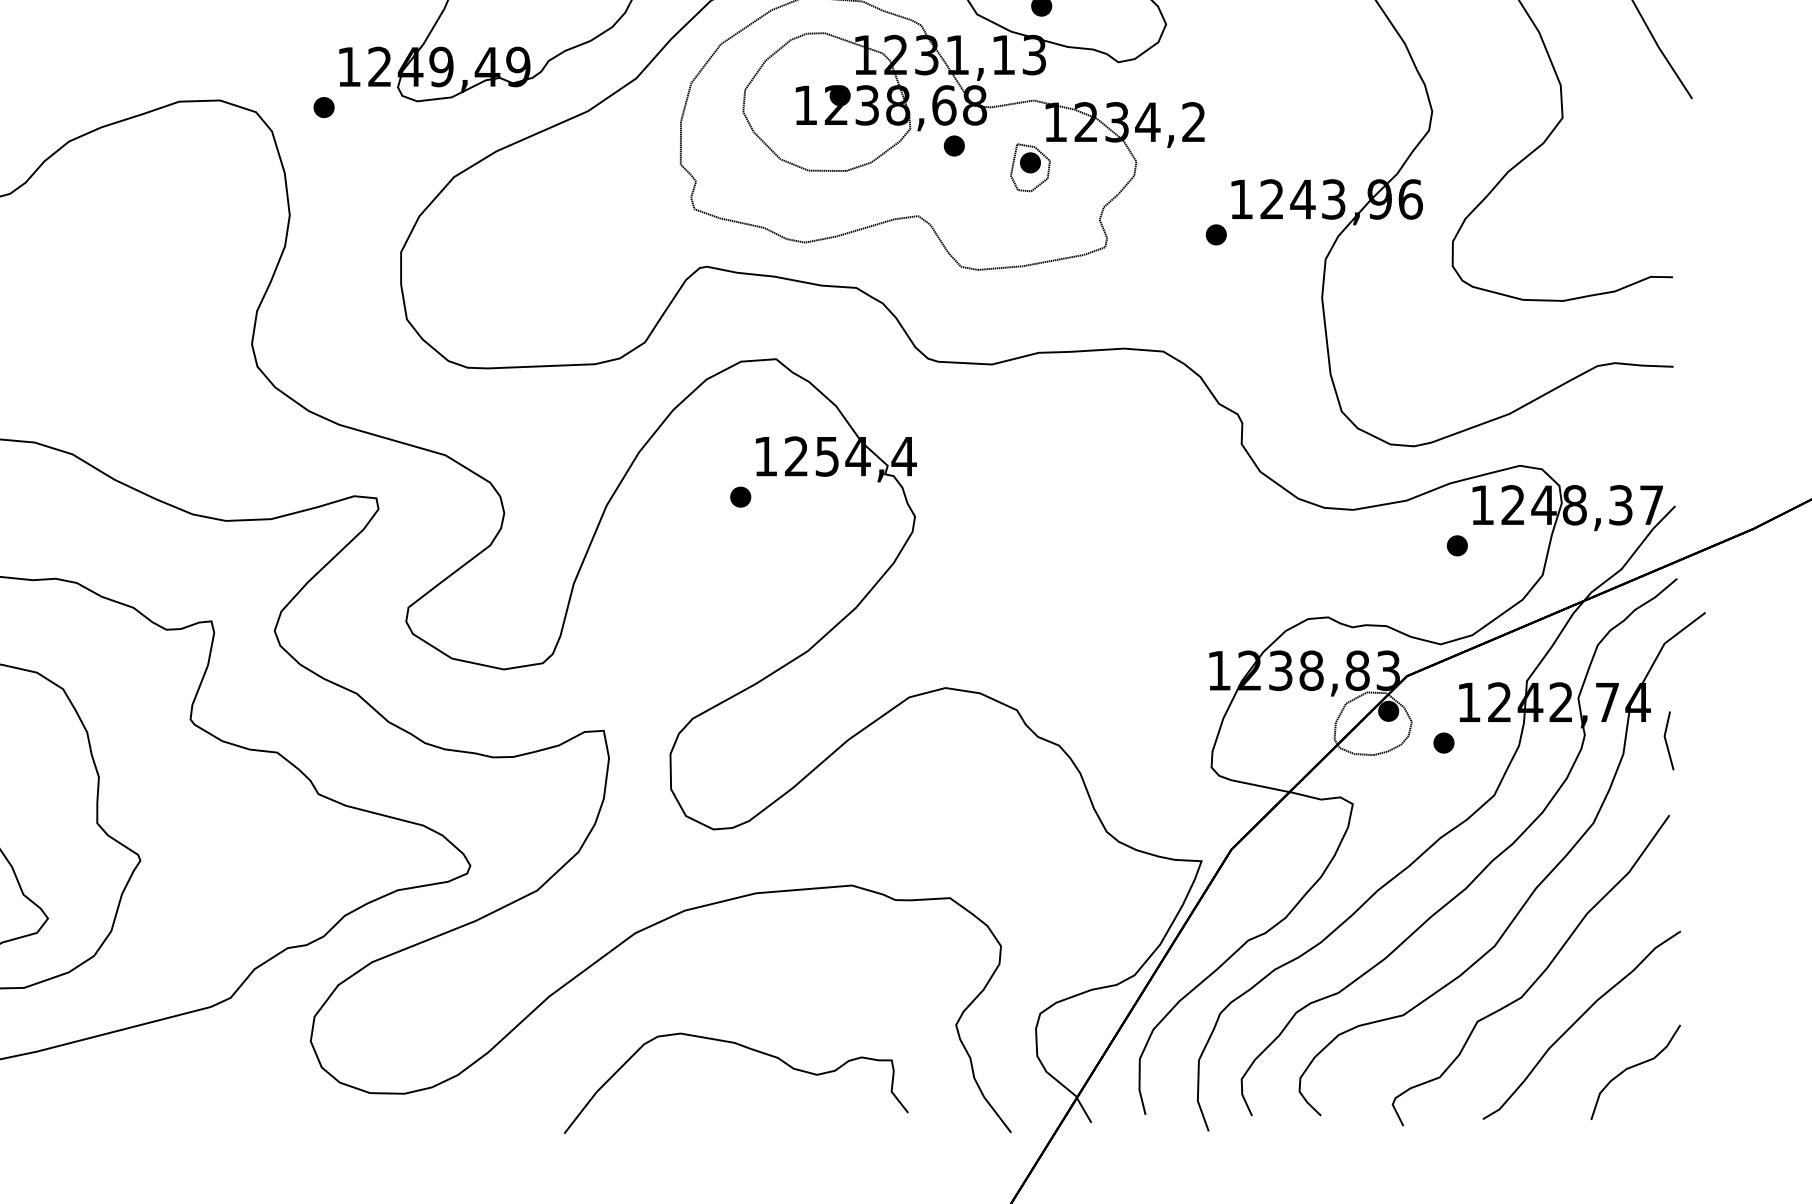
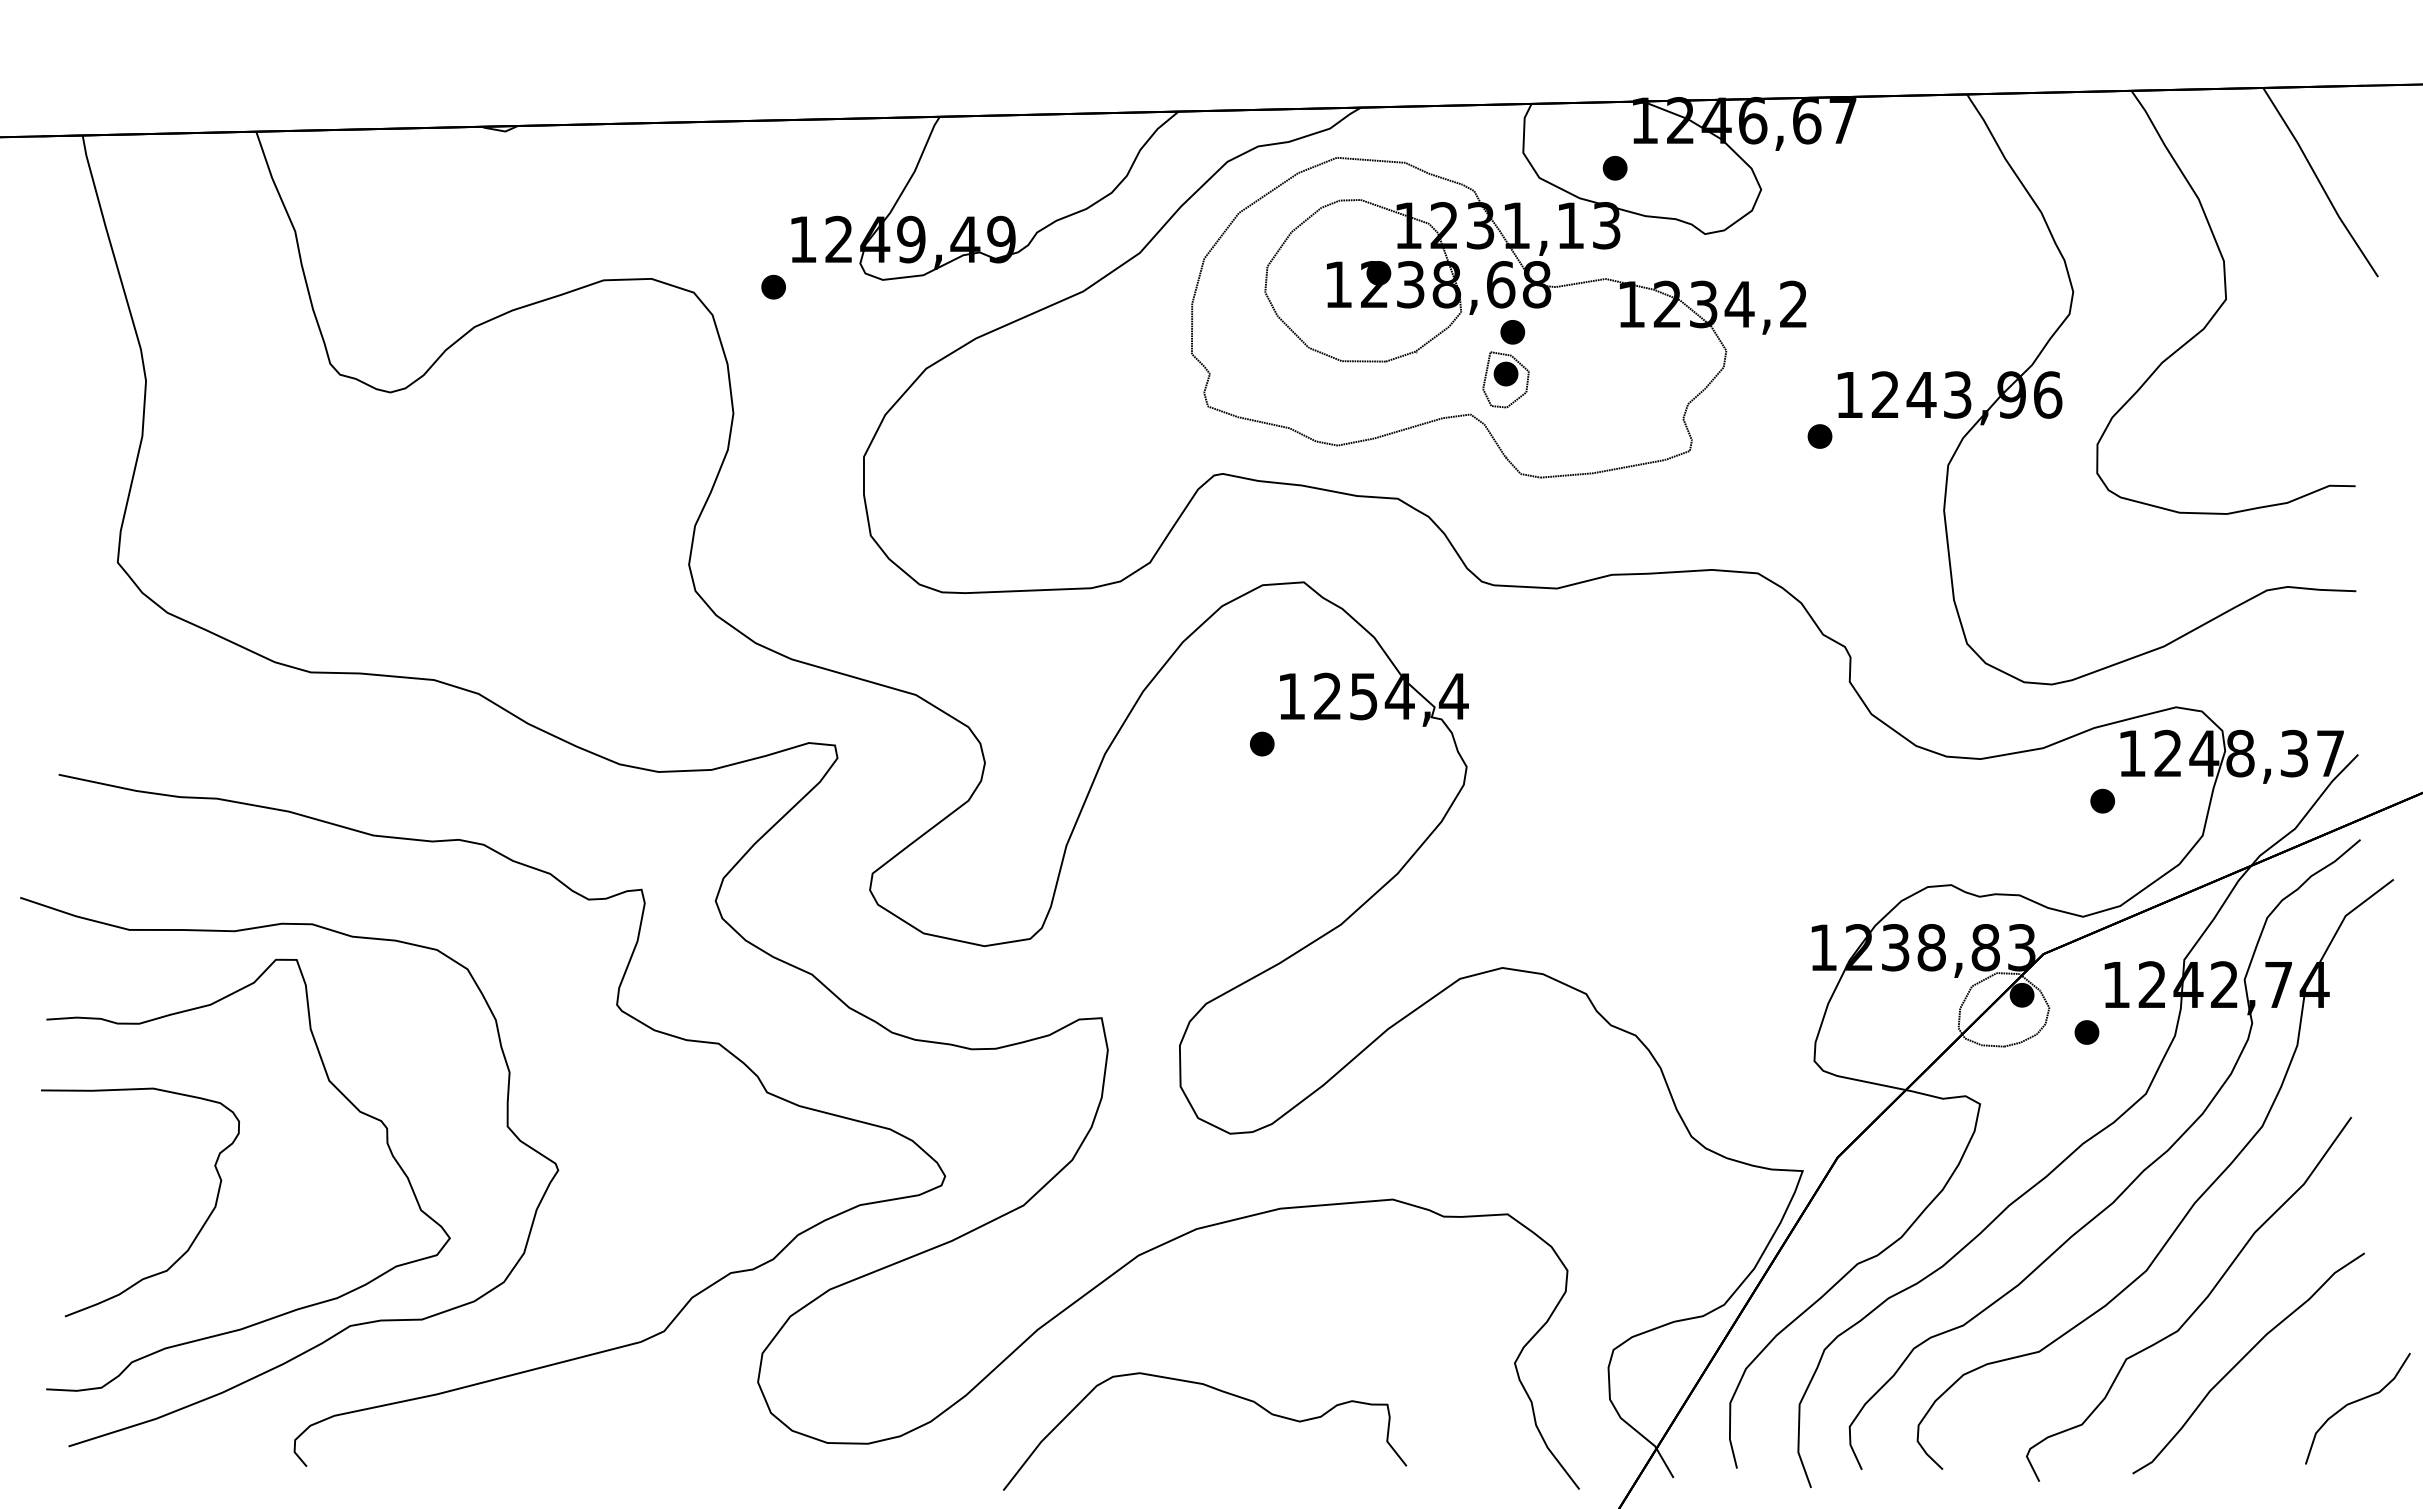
part: (1029, 167) -> (1505, 379), moved
line: (1666, 741) -> (2348, 1030), removed
curve: (748, 1049) -> (1219, 1391), moved
curve: (1634, 1067) -> (2356, 1402), moved

